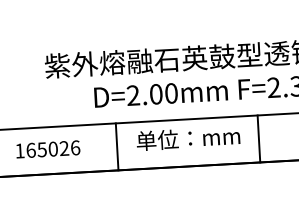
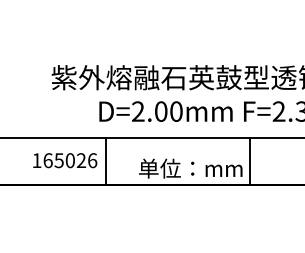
text: (188, 138) -> (190, 168), moved
line: (259, 138) -> (250, 161), moved
line: (117, 146) -> (106, 161), moved
text: (48, 149) -> (65, 160), moved

